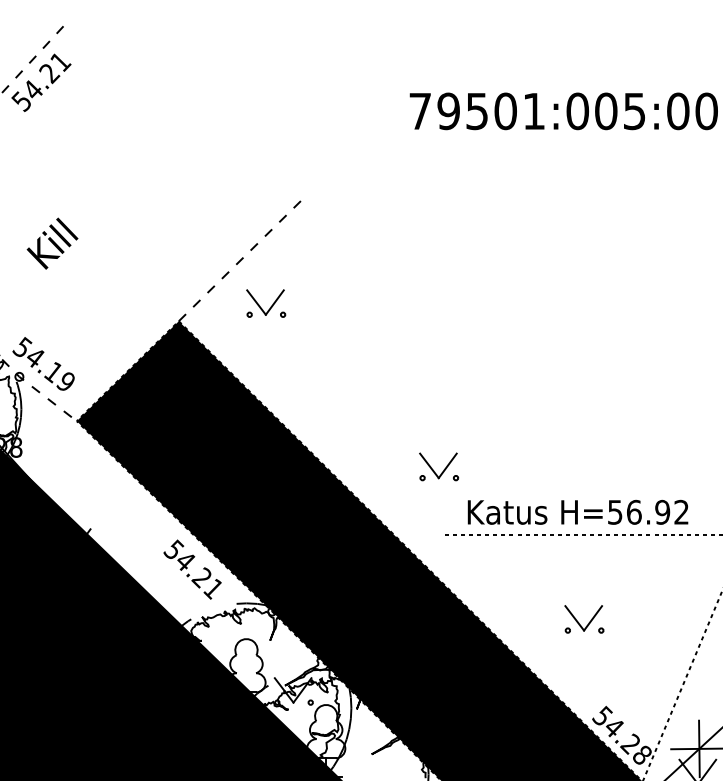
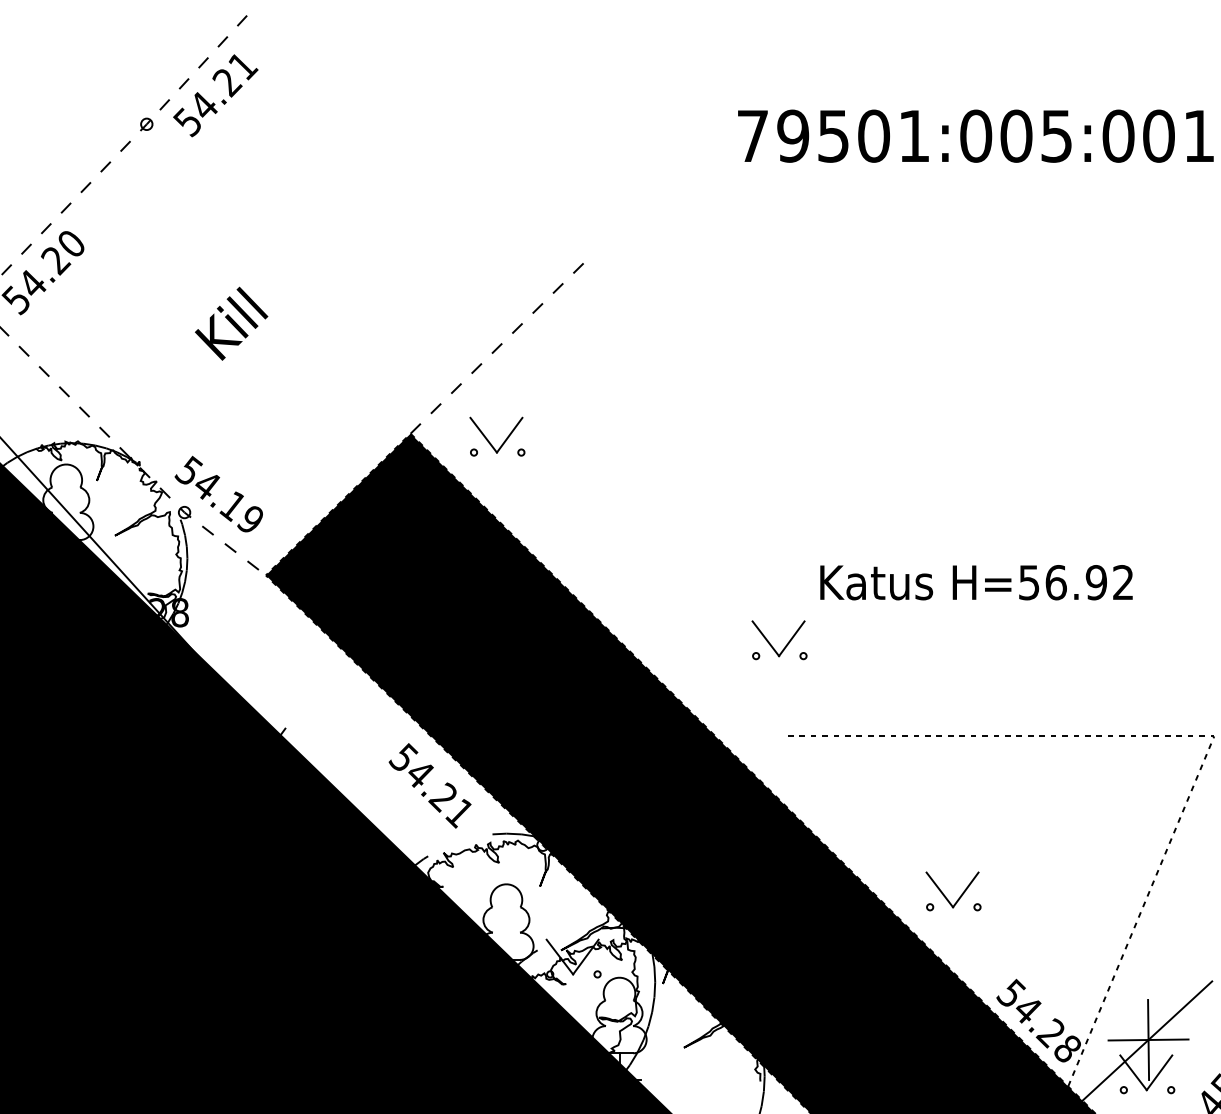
part: (270, 306) -> (503, 441), moved
text: (578, 512) -> (976, 582), moved
part: (588, 622) -> (959, 896), moved

